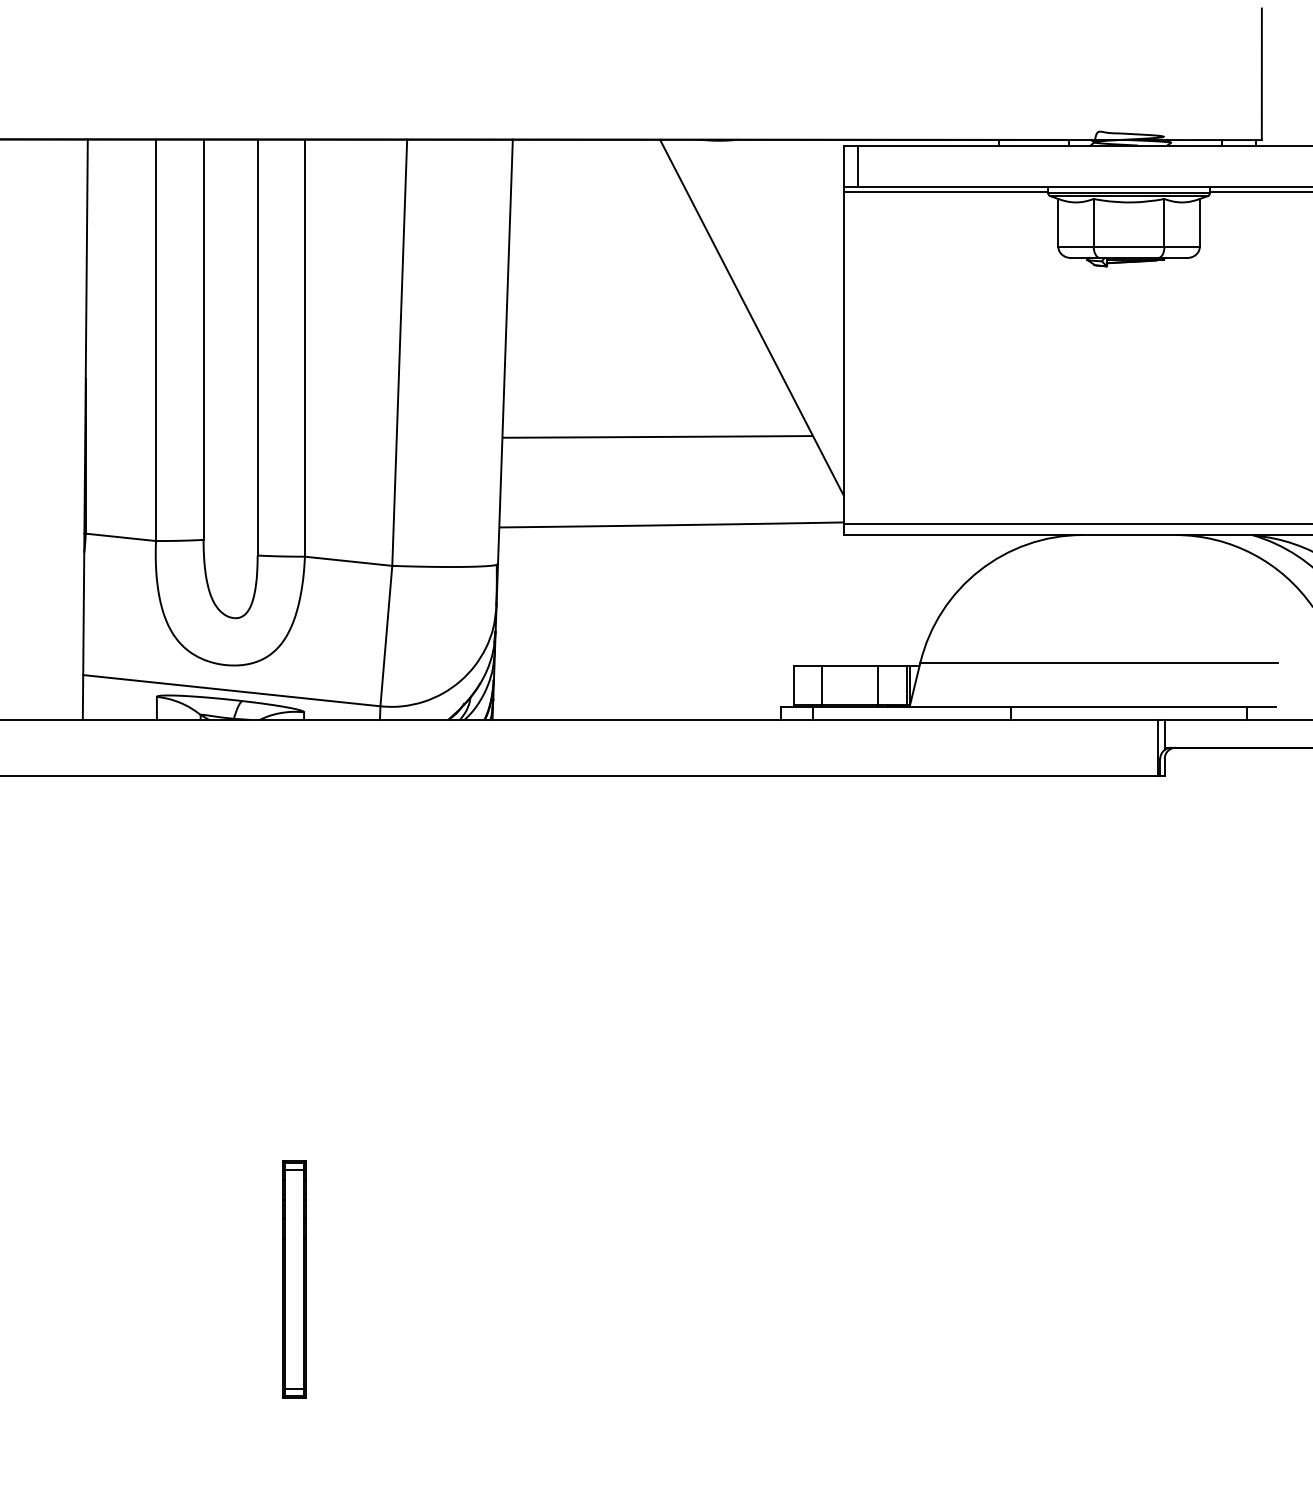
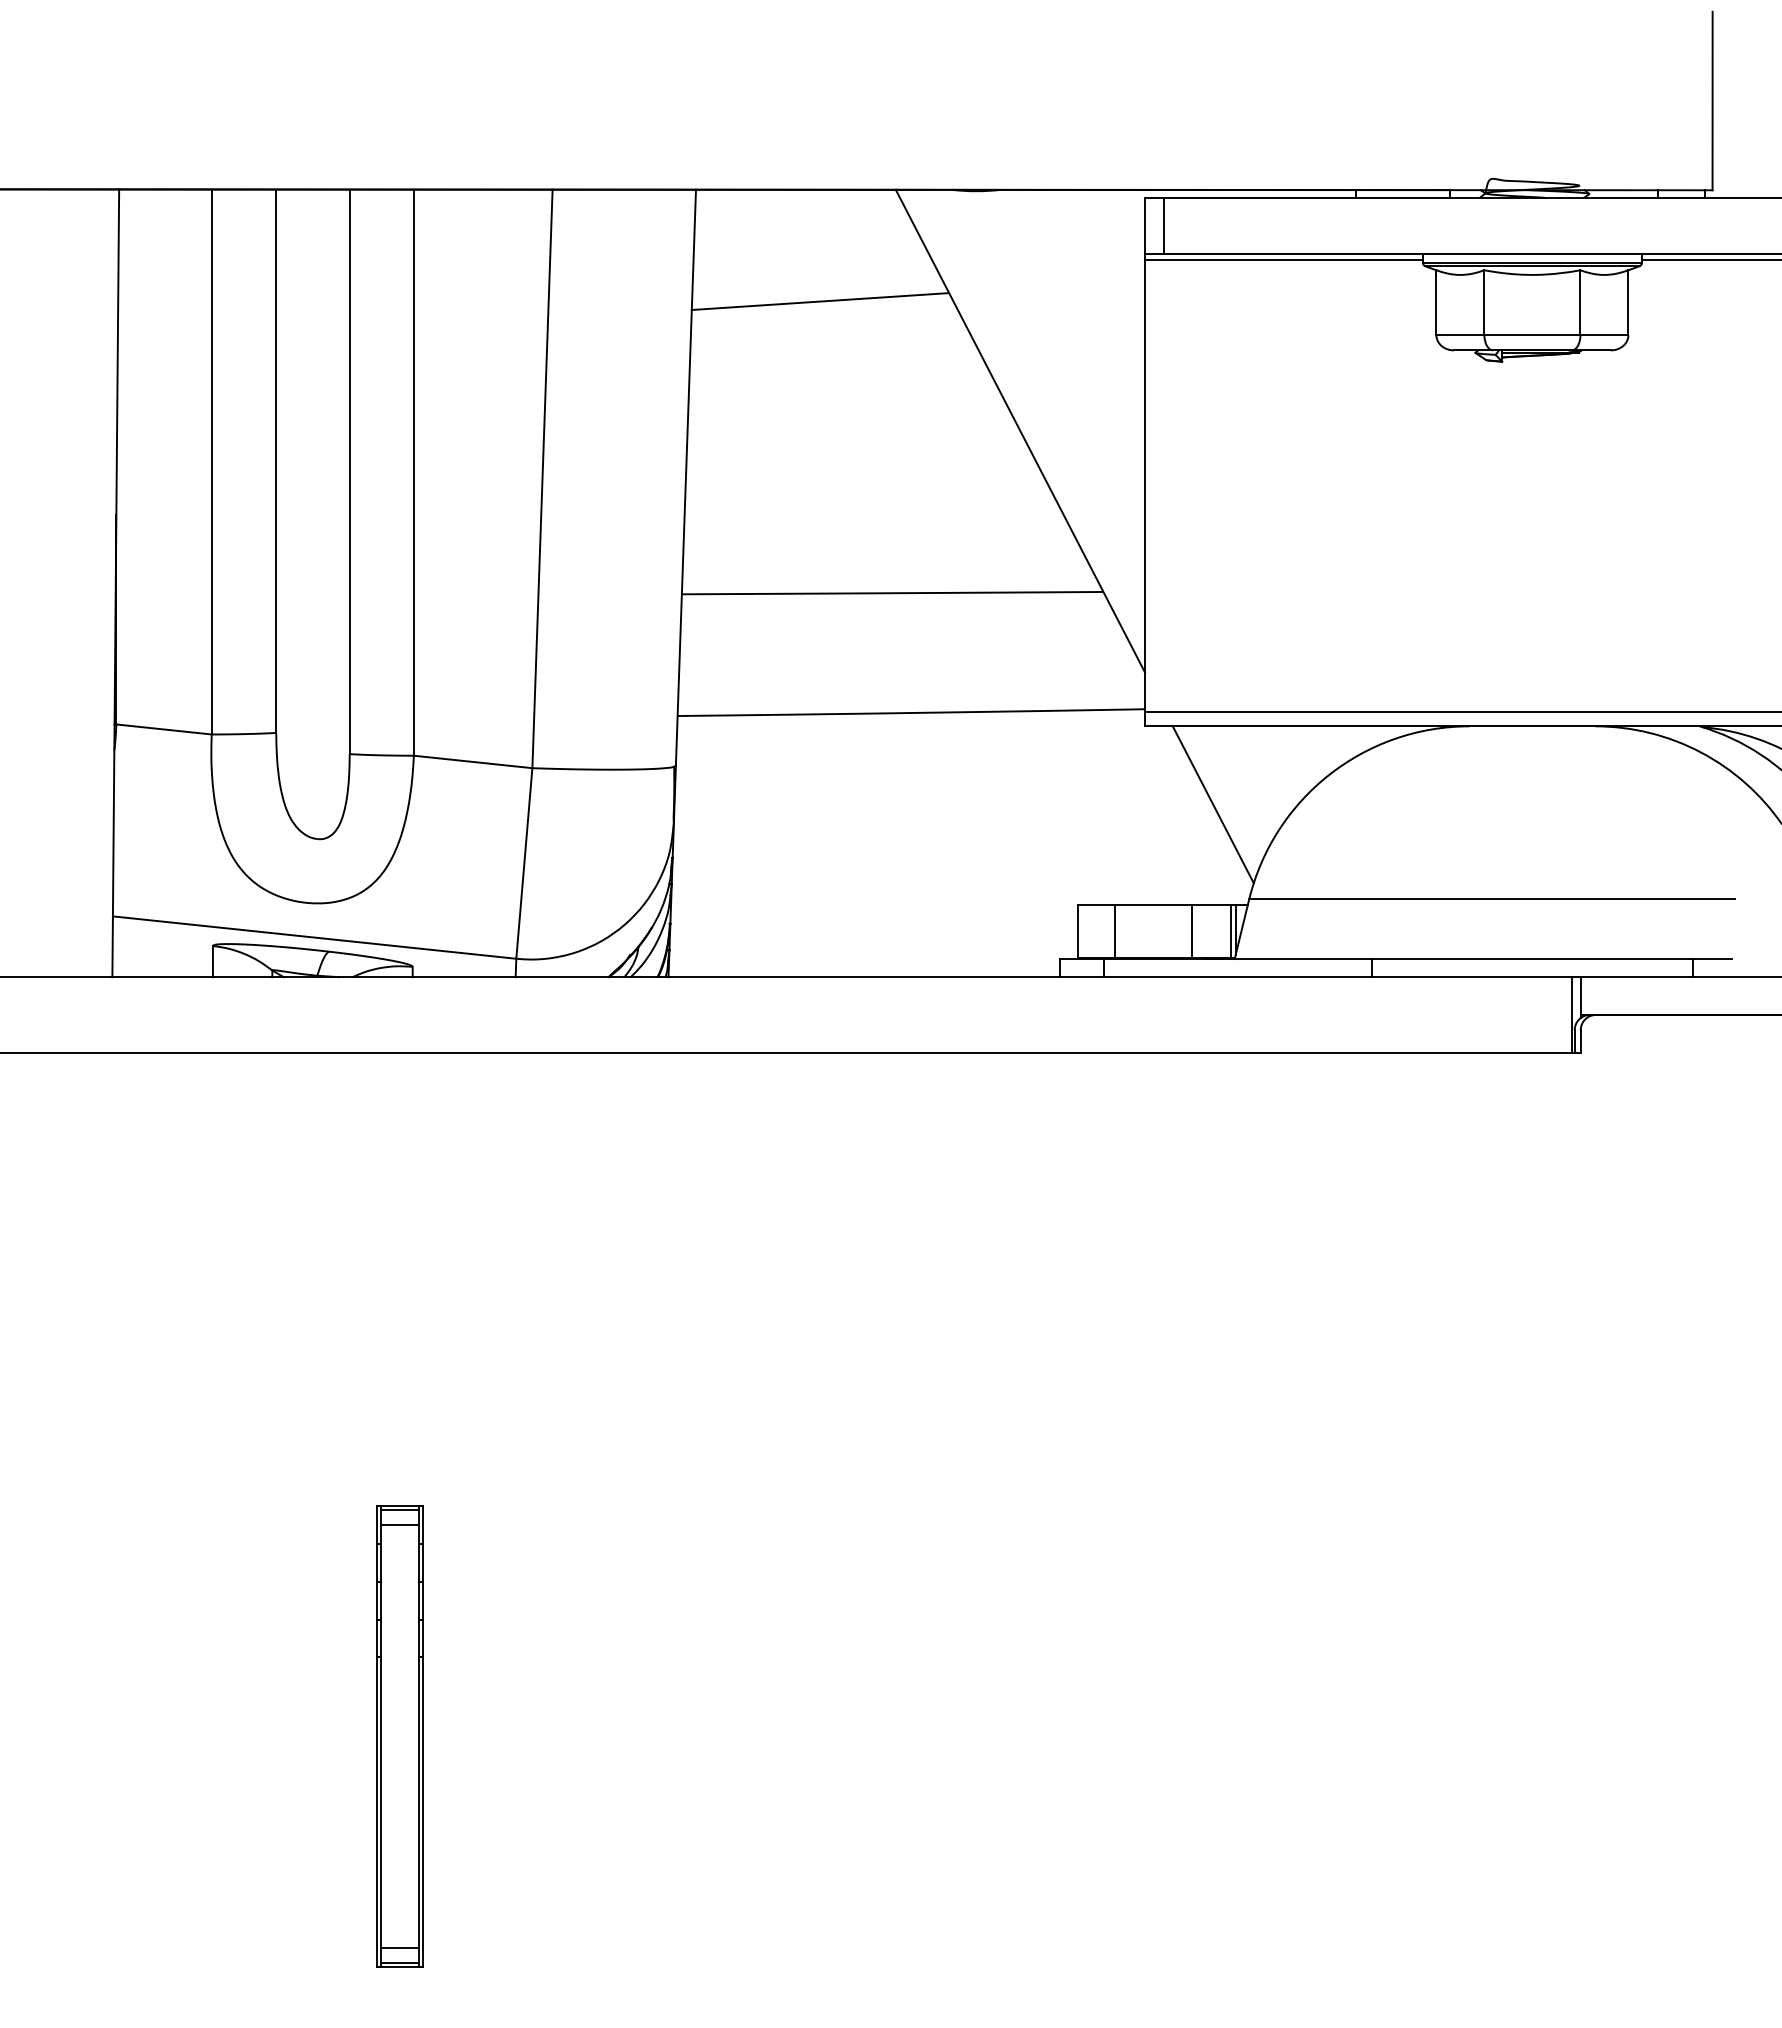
line: (604, 222) -> (820, 301), added
line: (893, 592) -> (1212, 804), added
part: (294, 1279) -> (399, 1736), size x1.43

